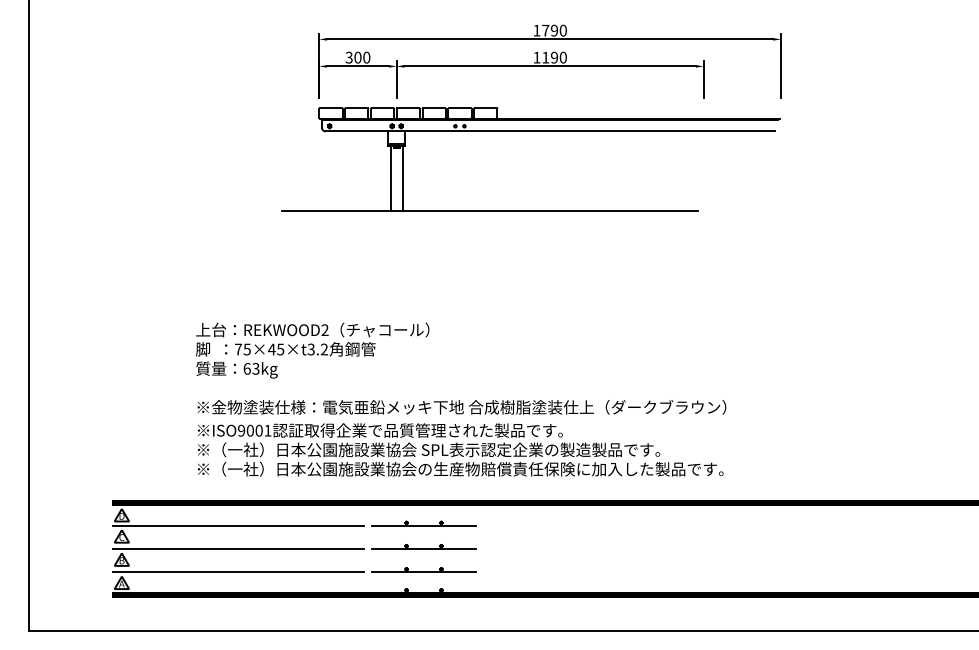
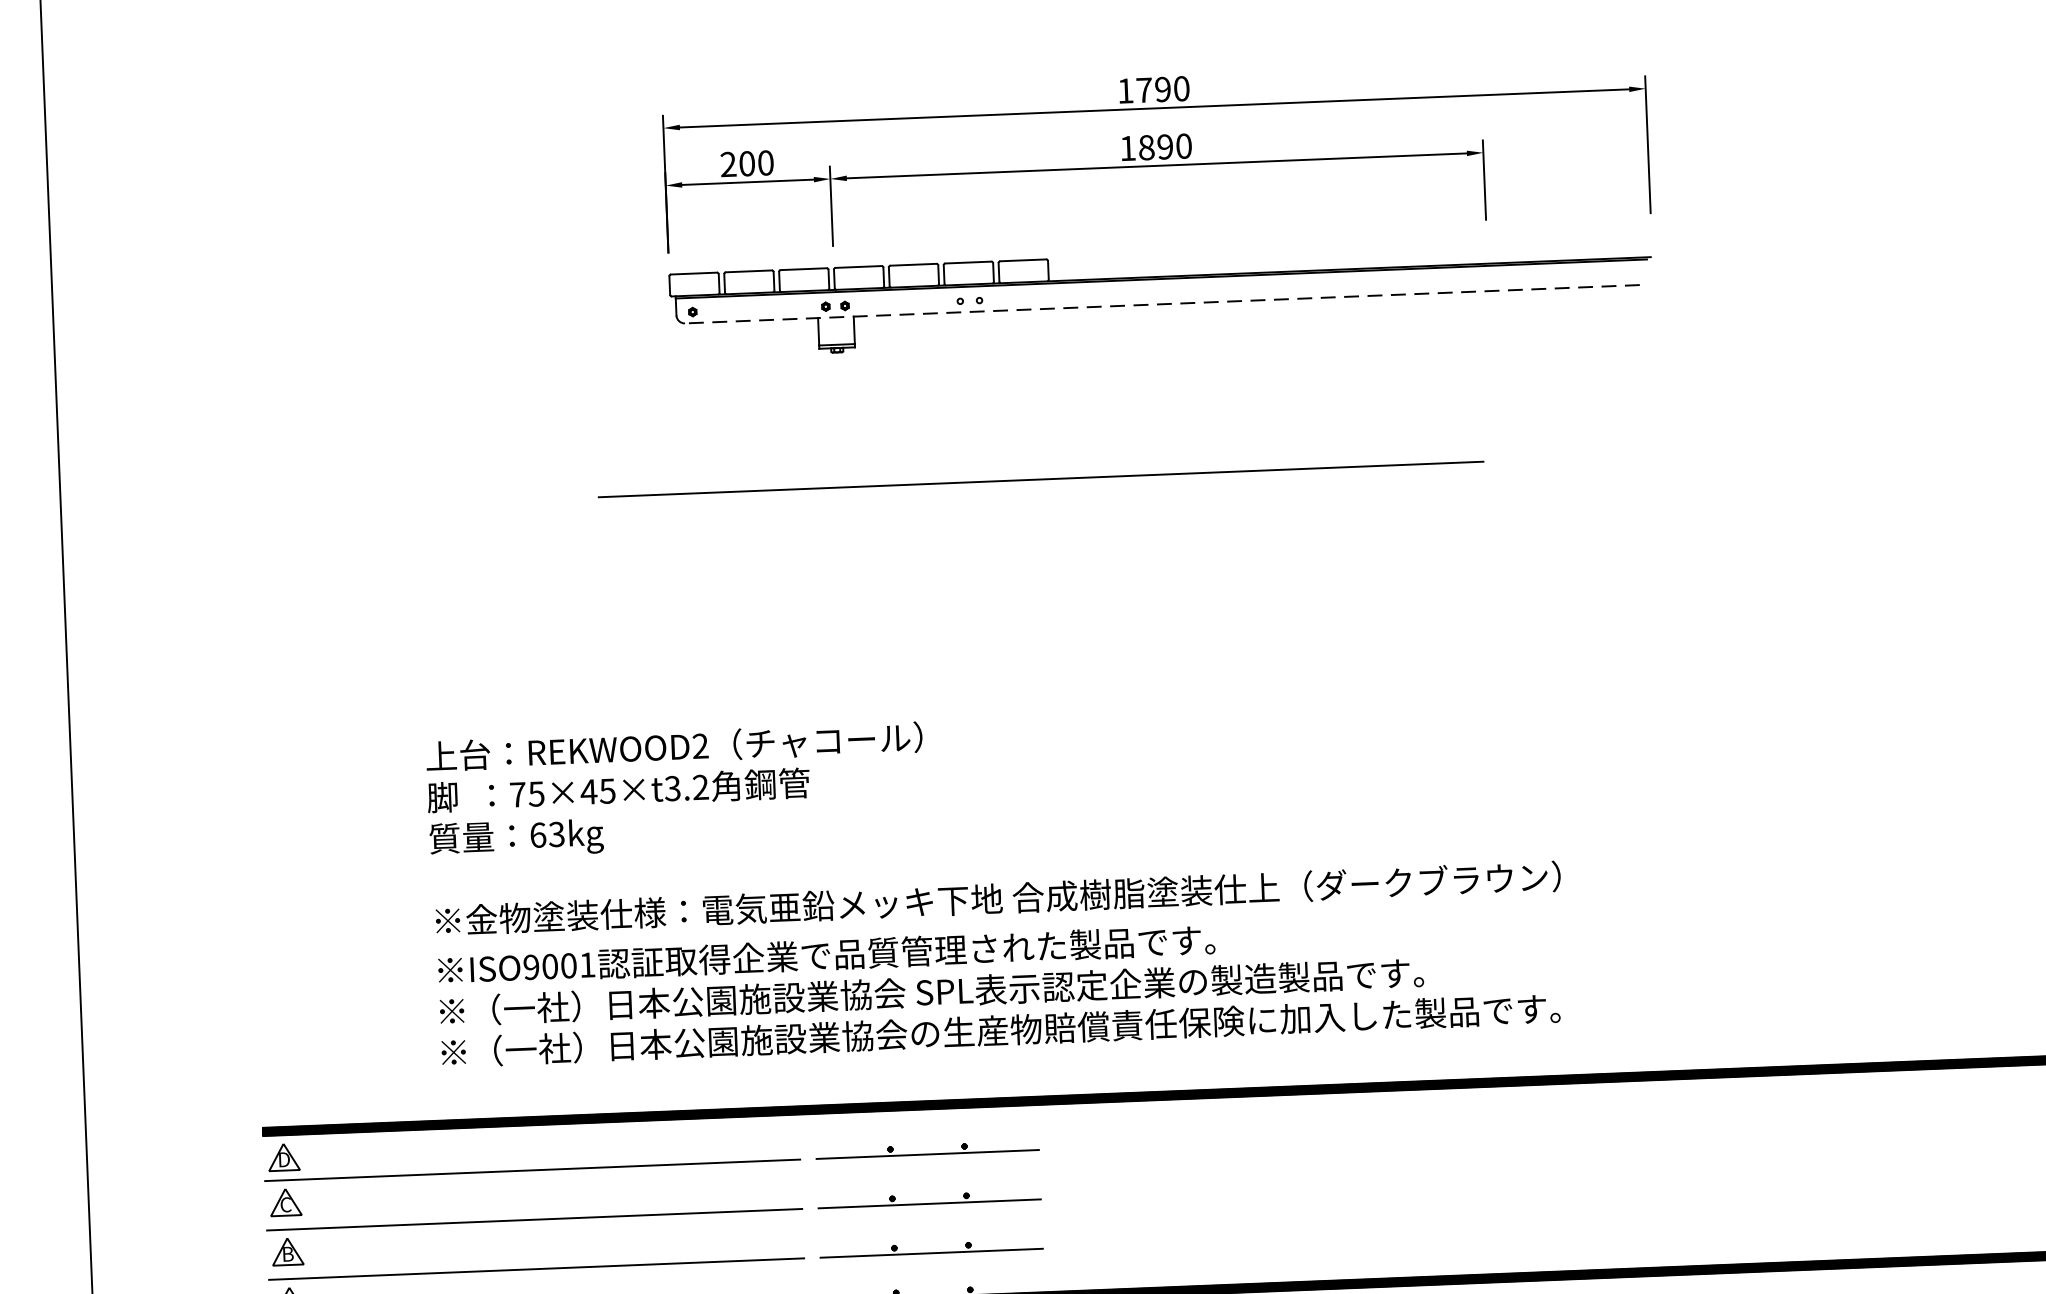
text: (348, 57) -> (727, 164), 300 -> 200
text: (545, 57) -> (1146, 147), 1190 -> 1890
line: (549, 131) -> (1160, 304), solid -> dashed
line: (390, 178) -> (826, 417), removed
line: (402, 178) -> (852, 416), removed

